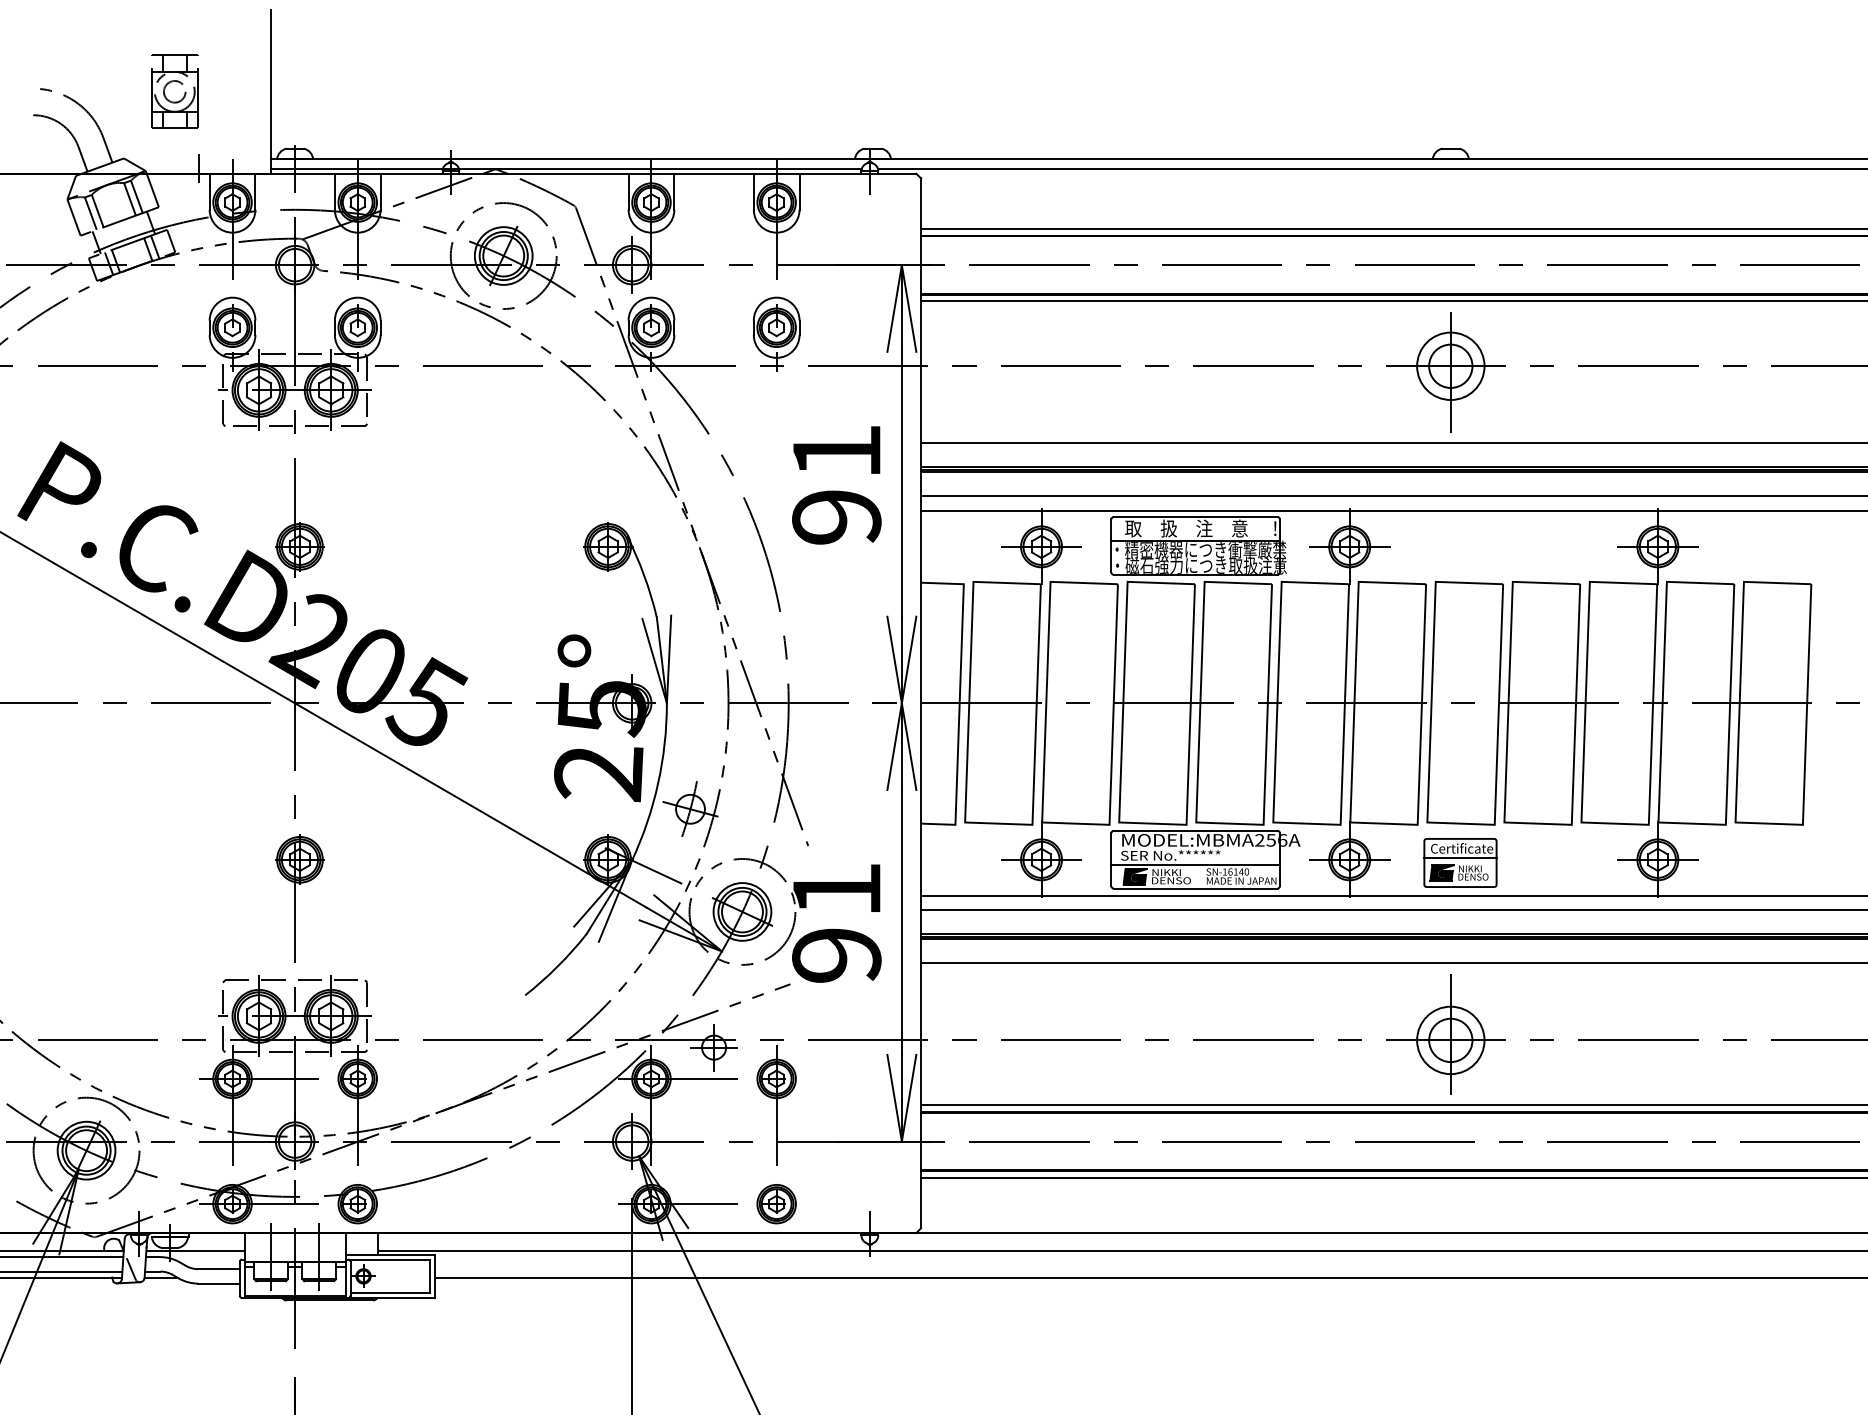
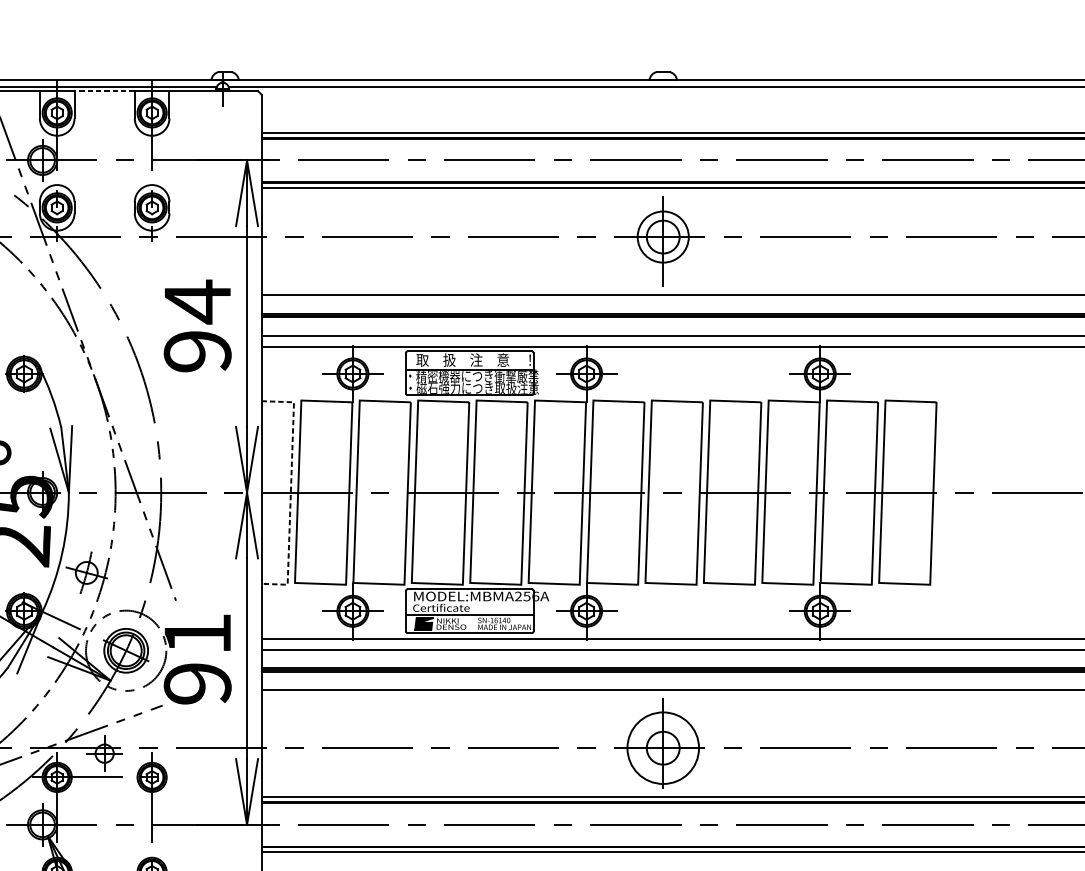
line: (714, 173) -> (104, 90), solid -> dashed
text: (836, 451) -> (197, 301), 91 -> 94
line: (959, 701) -> (290, 491), solid -> dashed
text: (1170, 855) -> (450, 607), SER No.****** -> Certificate
part: (1460, 862) -> (670, 613), removed
circle: (1450, 1040) -> (663, 748), size x1.4

